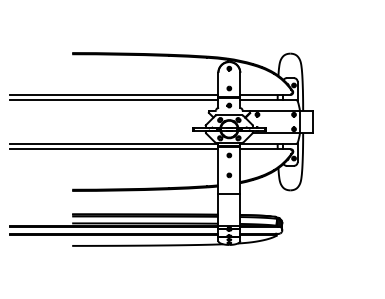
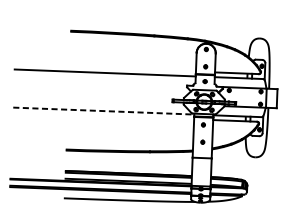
line: (114, 94) -> (105, 68), removed
line: (114, 143) -> (104, 110), solid -> dashed
line: (114, 149) -> (103, 115), removed

